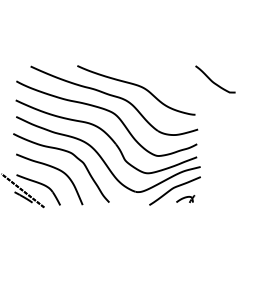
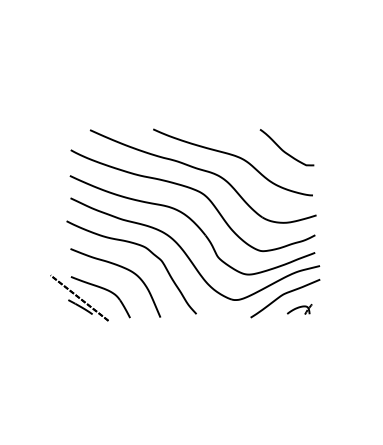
curve: (212, 80) -> (283, 149), moved

